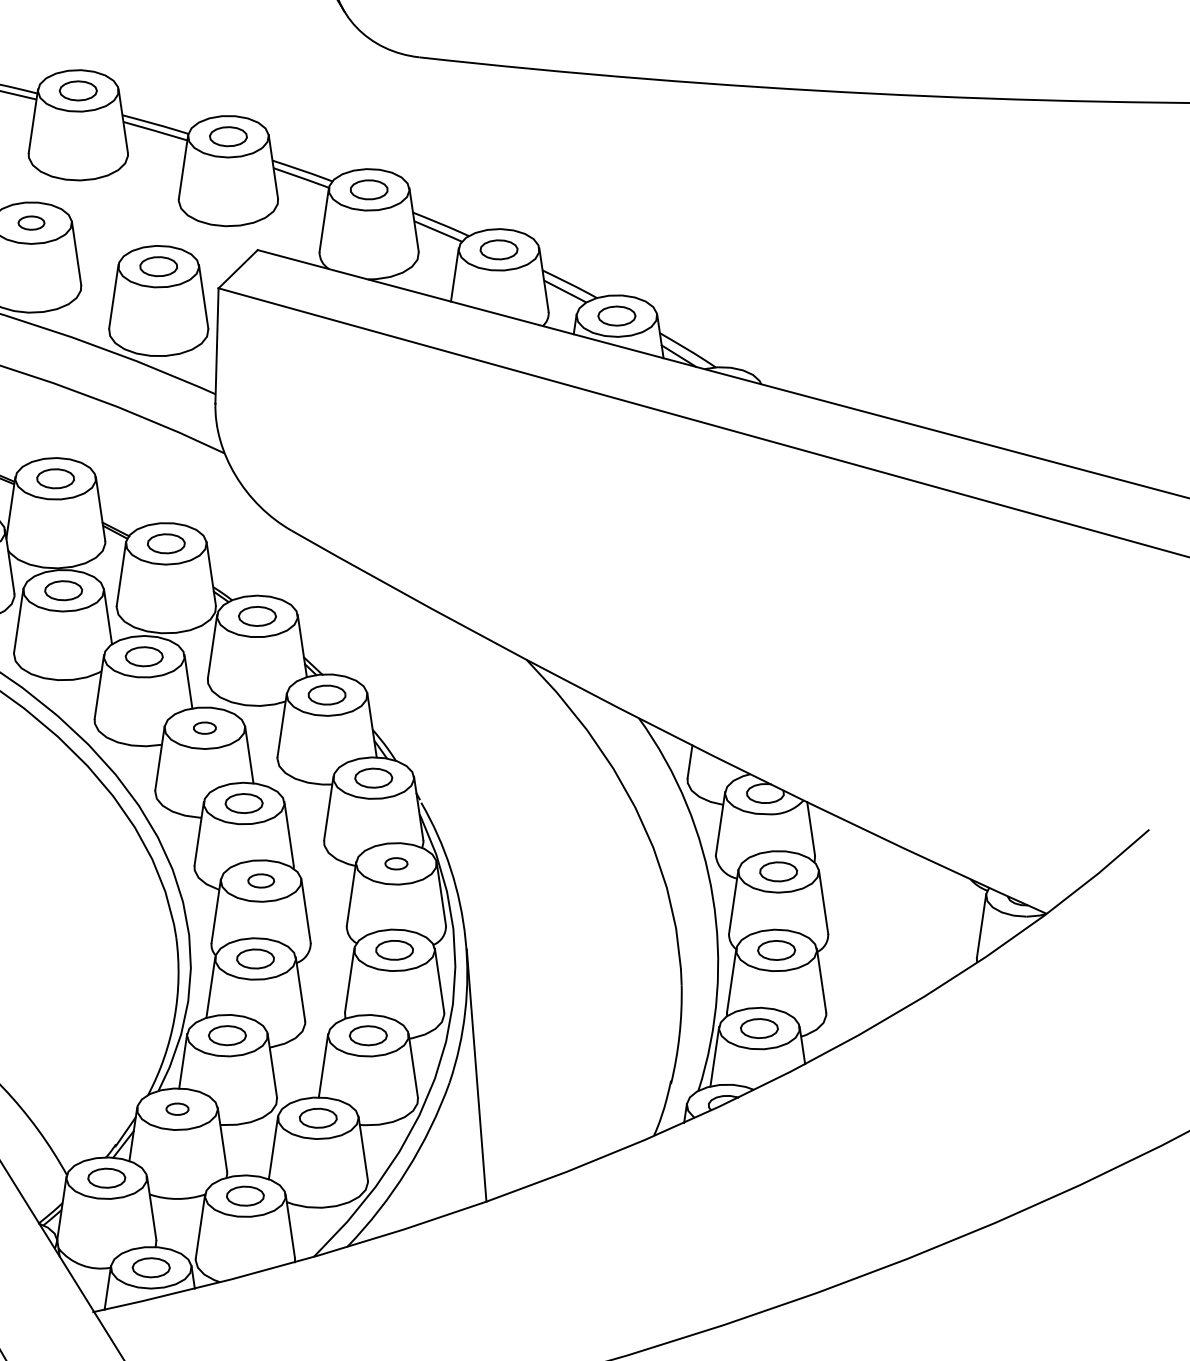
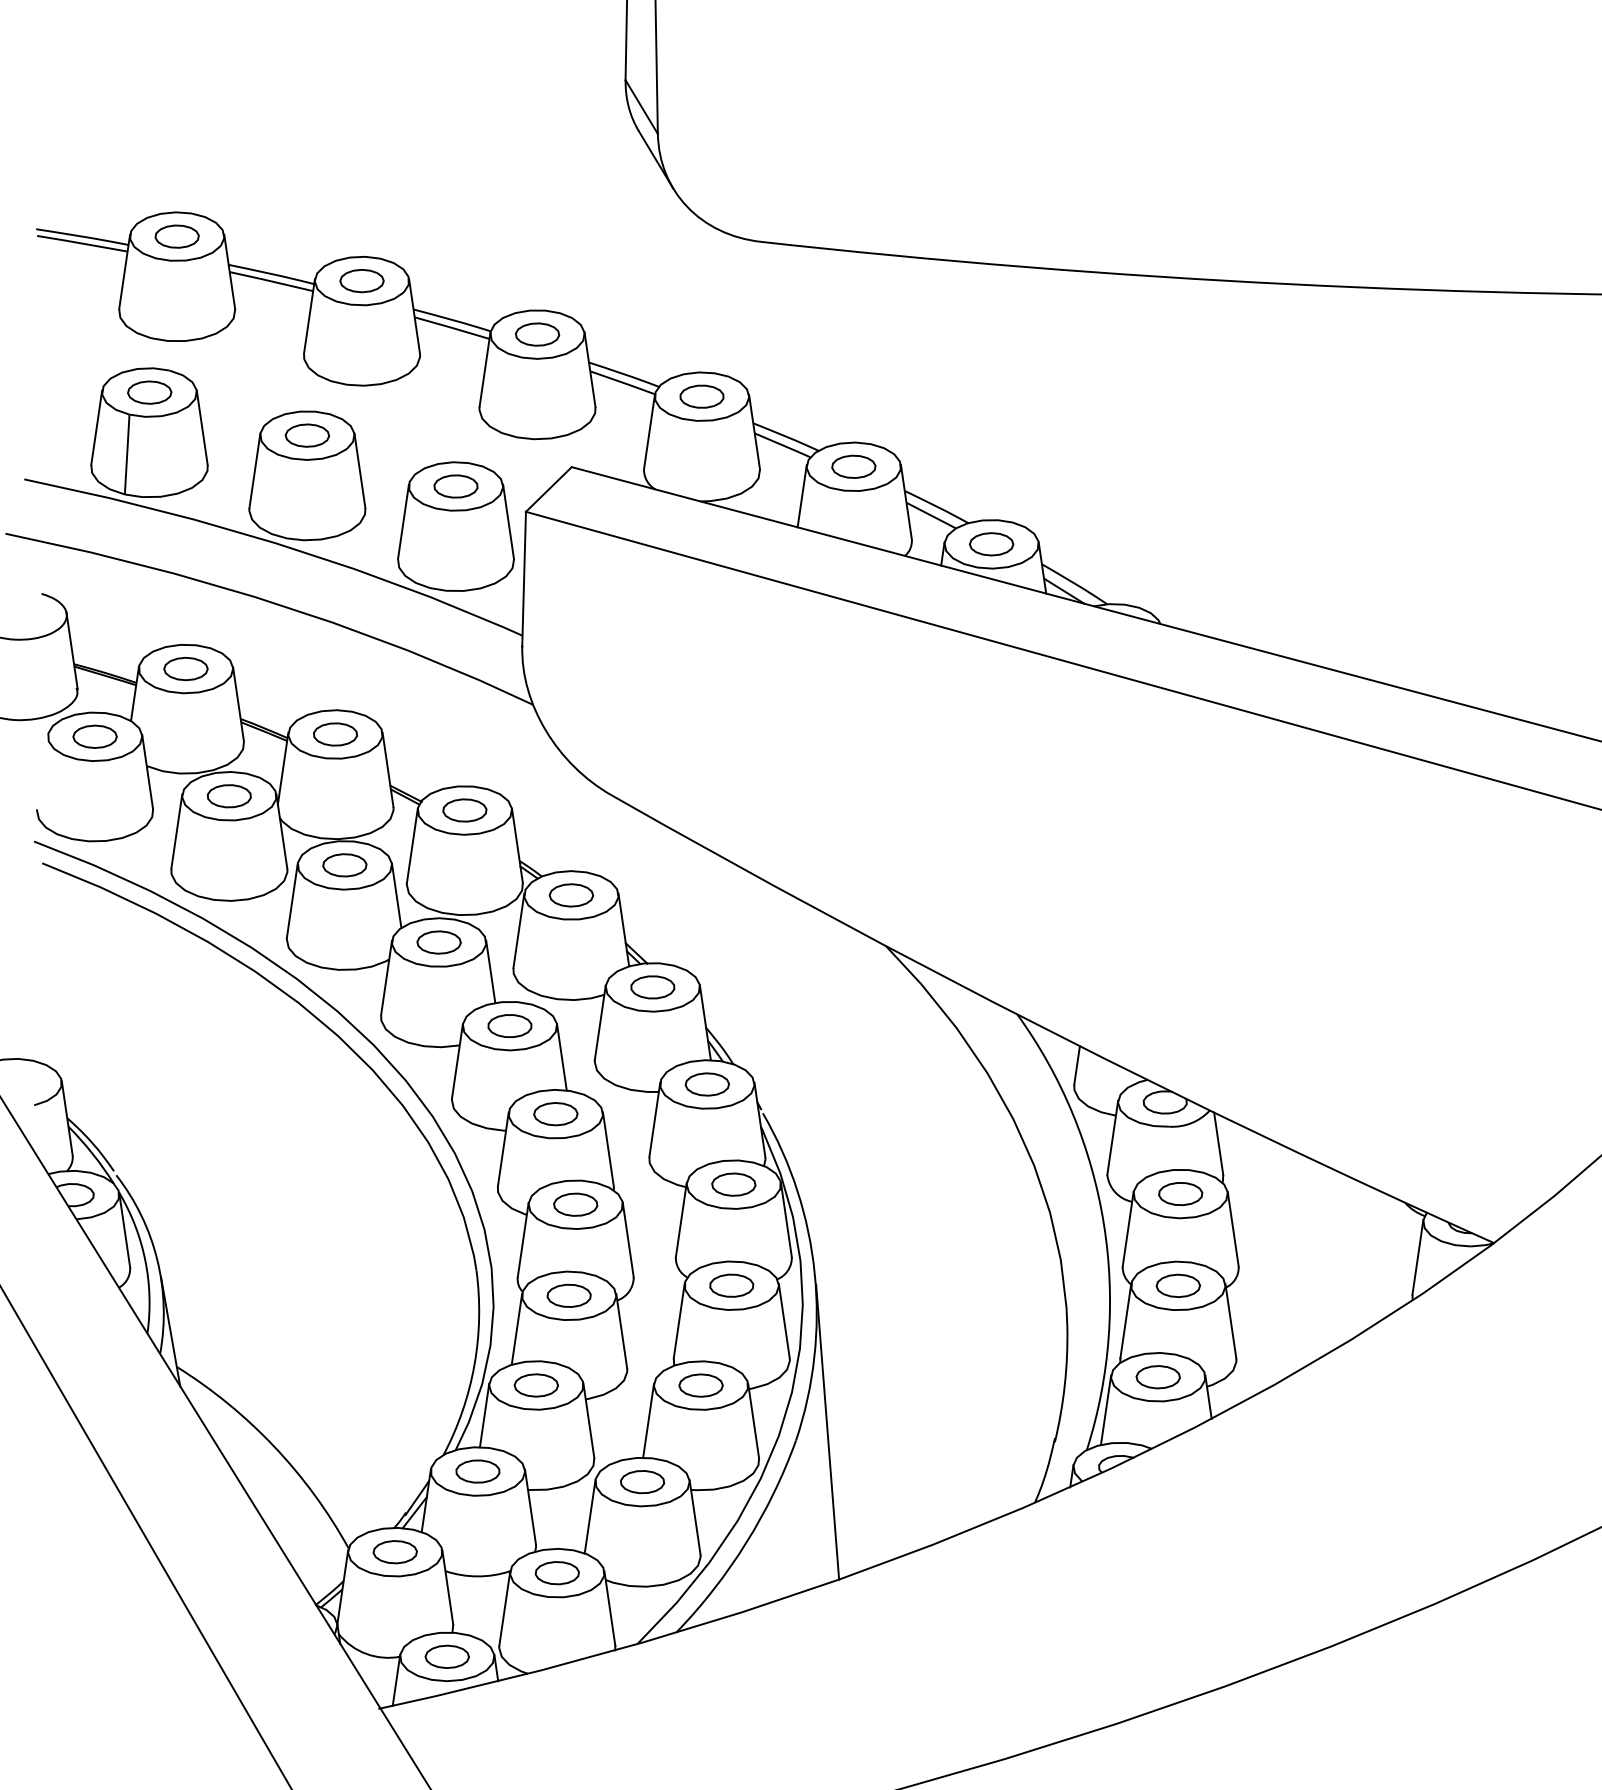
part: (30, 223) -> (306, 435), size x1.43
part: (204, 727) -> (509, 1025), size x1.67
part: (396, 863) -> (733, 1184), size x1.67
part: (260, 880) -> (575, 1204), size x1.43
part: (177, 1109) -> (477, 1471), size x1.67

